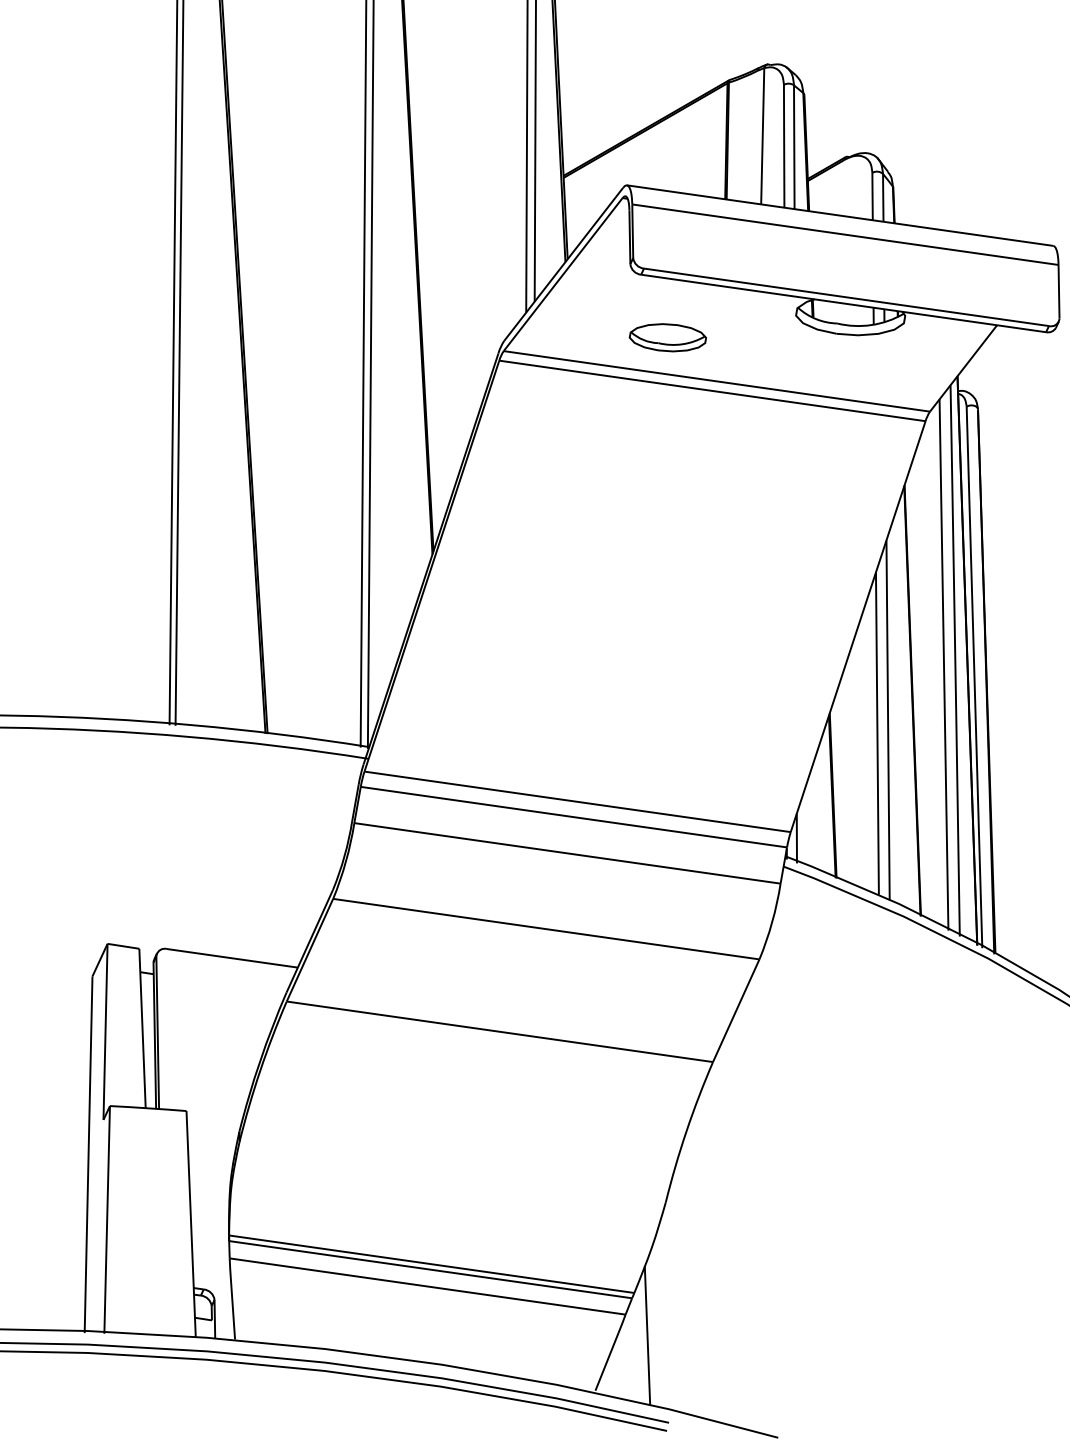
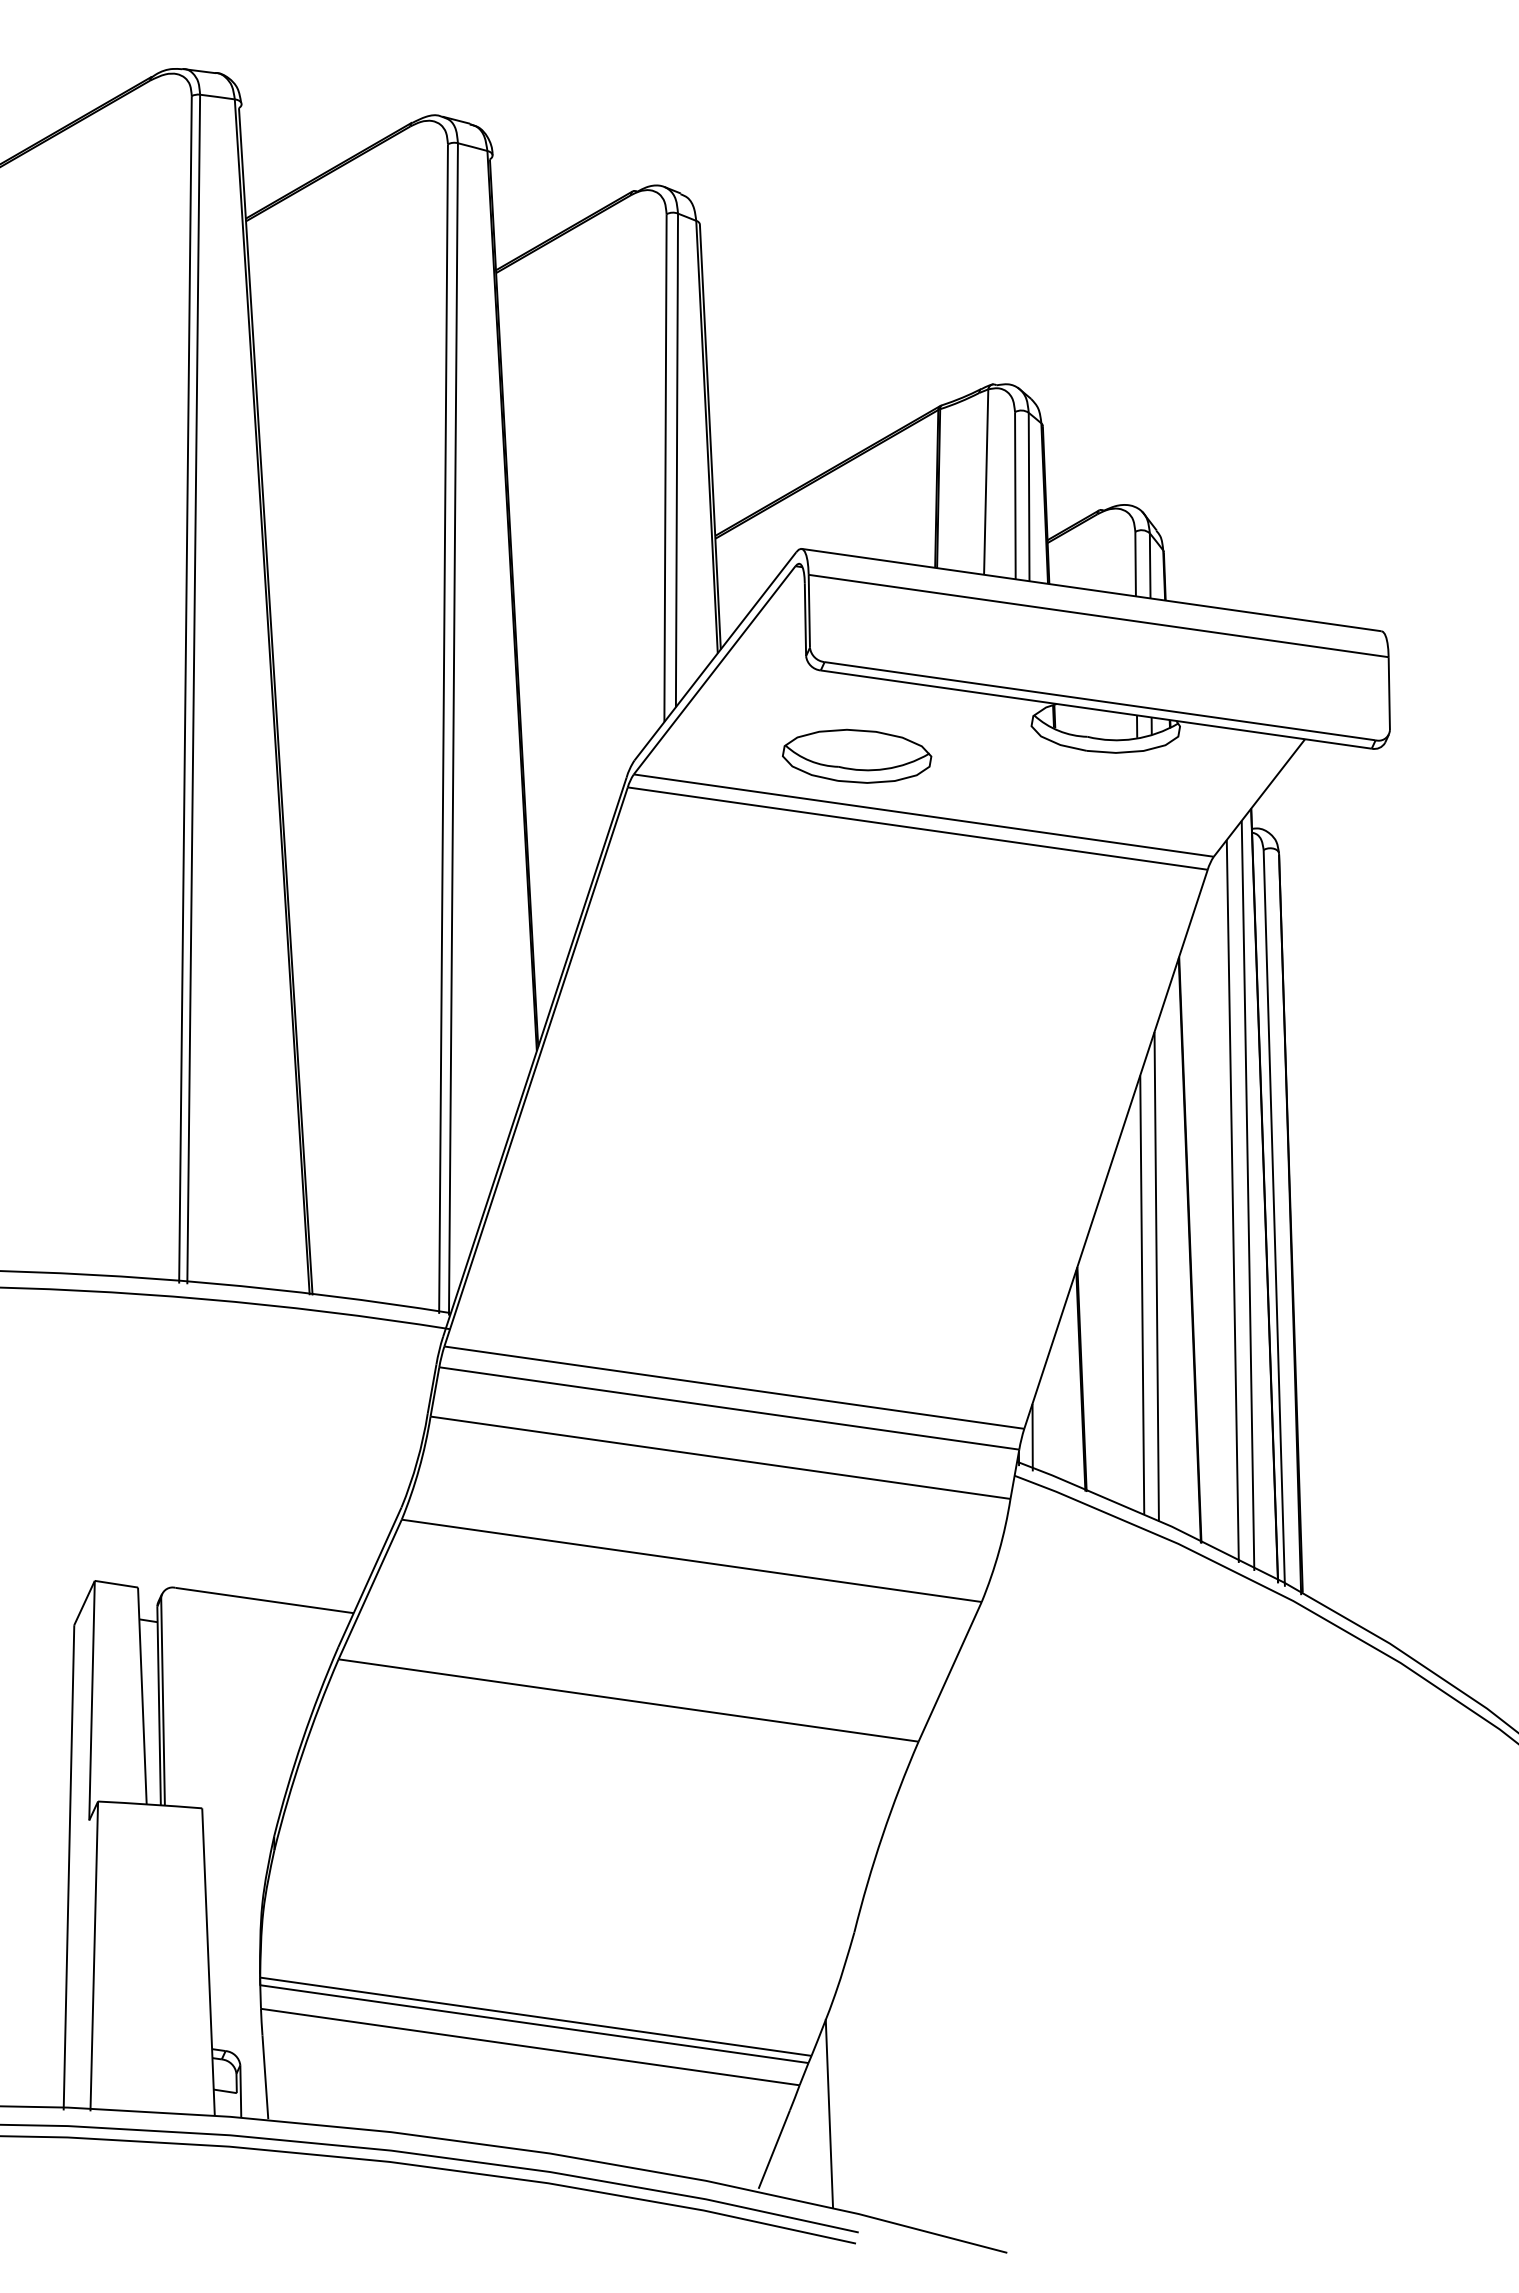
part: (668, 337) -> (857, 755), size x1.43

